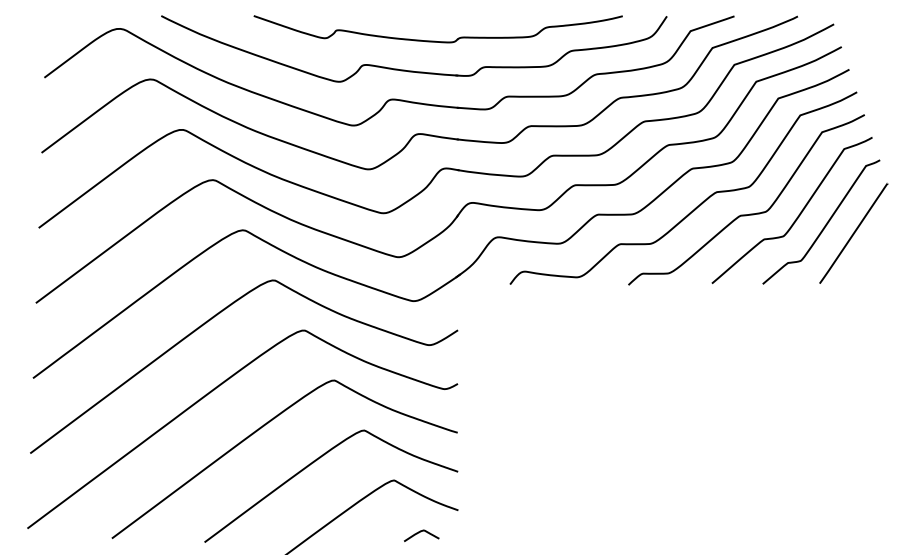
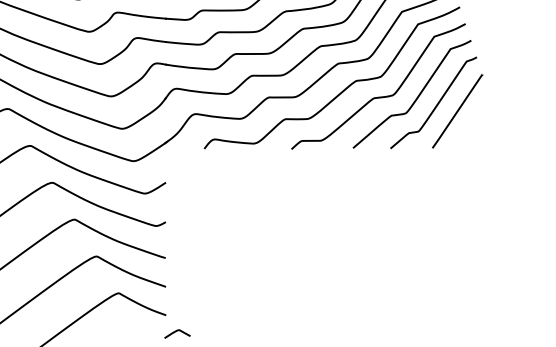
curve: (419, 533) -> (175, 332), moved

